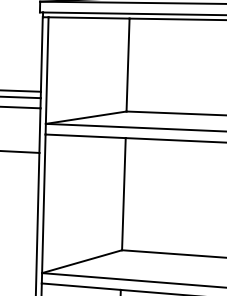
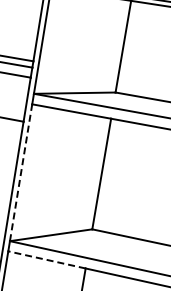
line: (43, 203) -> (20, 172), solid -> dashed
line: (81, 286) -> (47, 259), solid -> dashed

